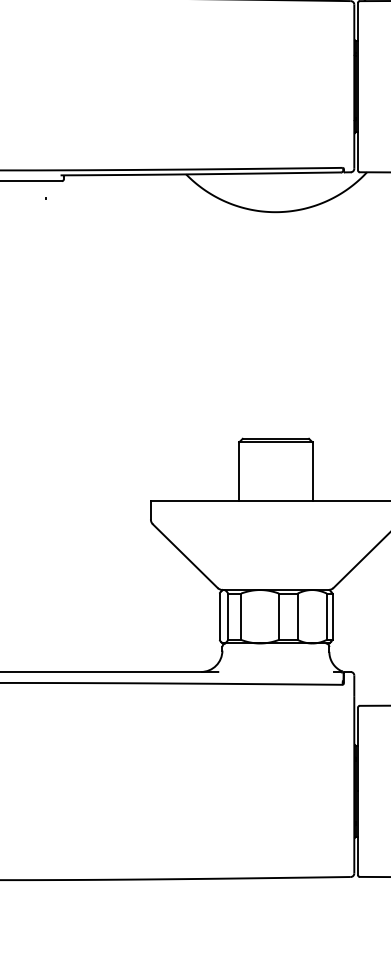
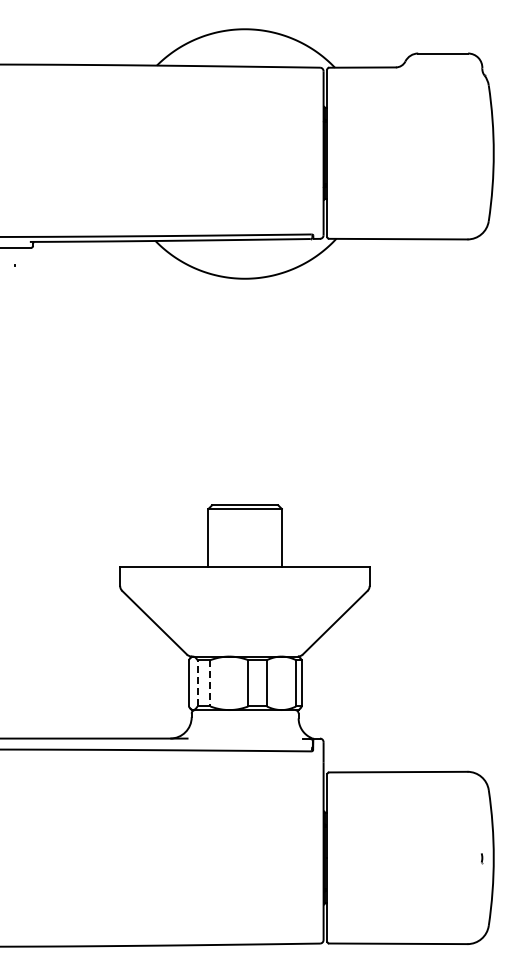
line: (228, 615) -> (197, 682), solid -> dashed
line: (241, 616) -> (210, 683), solid -> dashed

